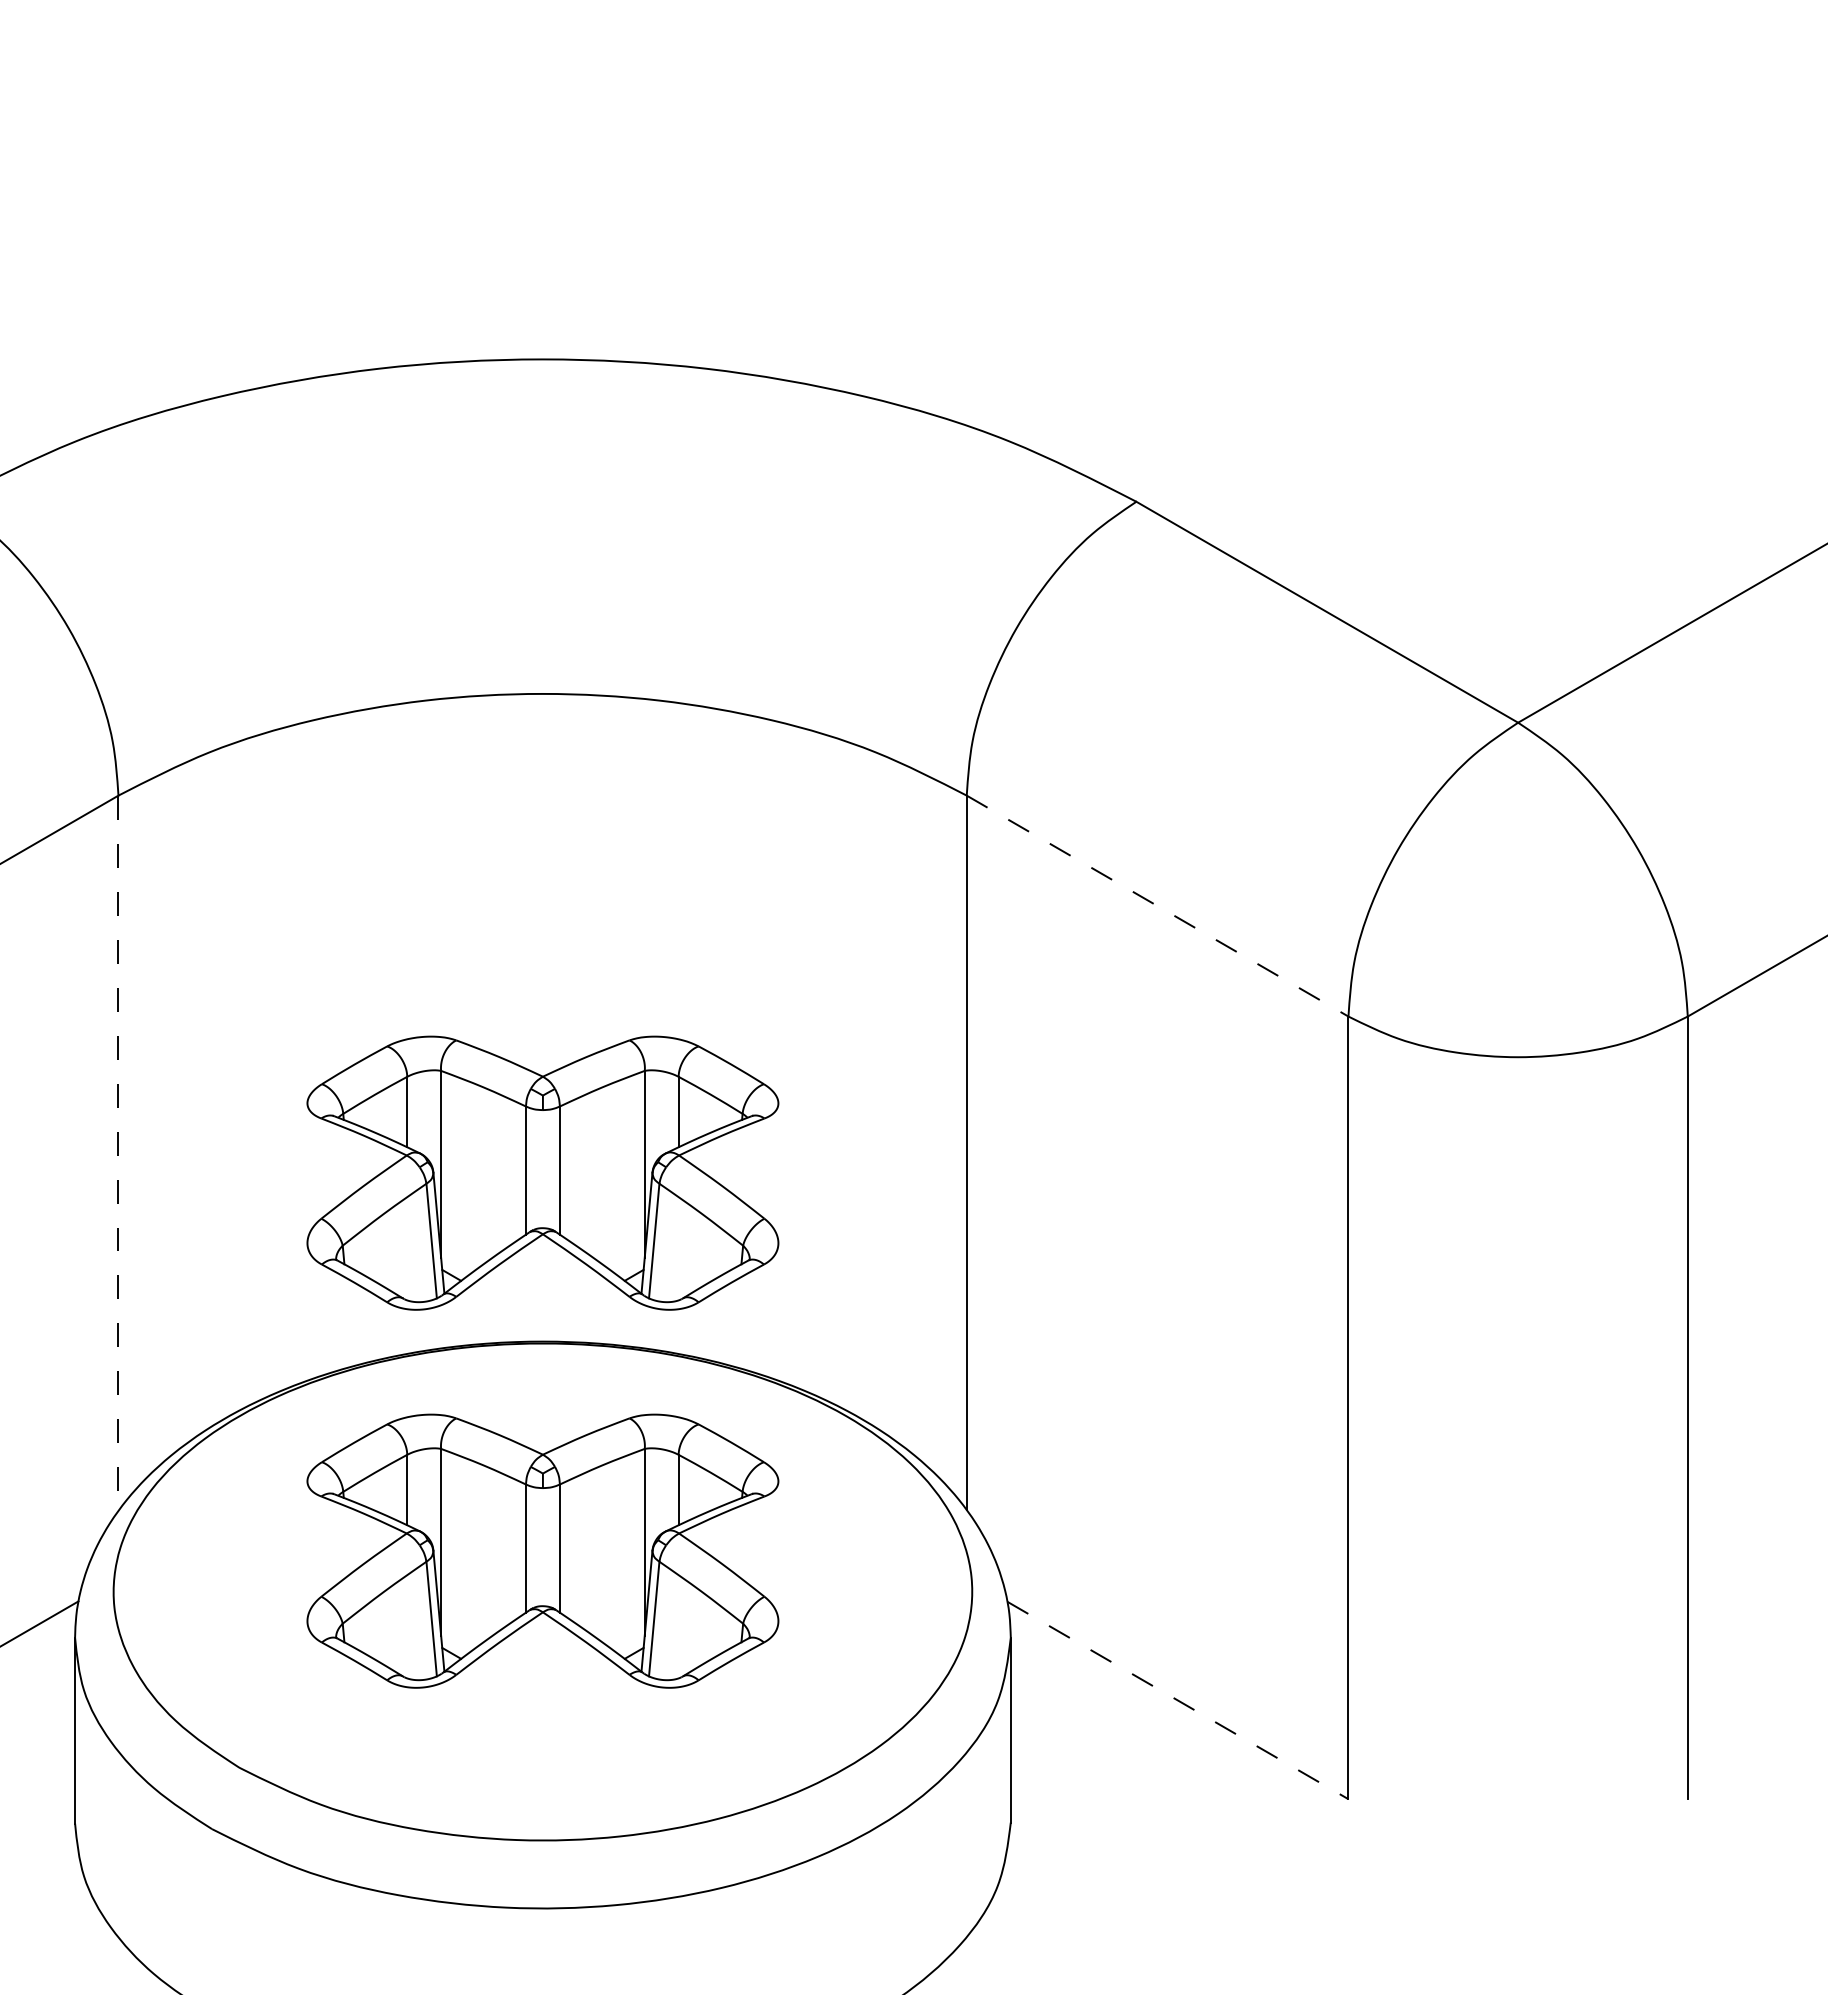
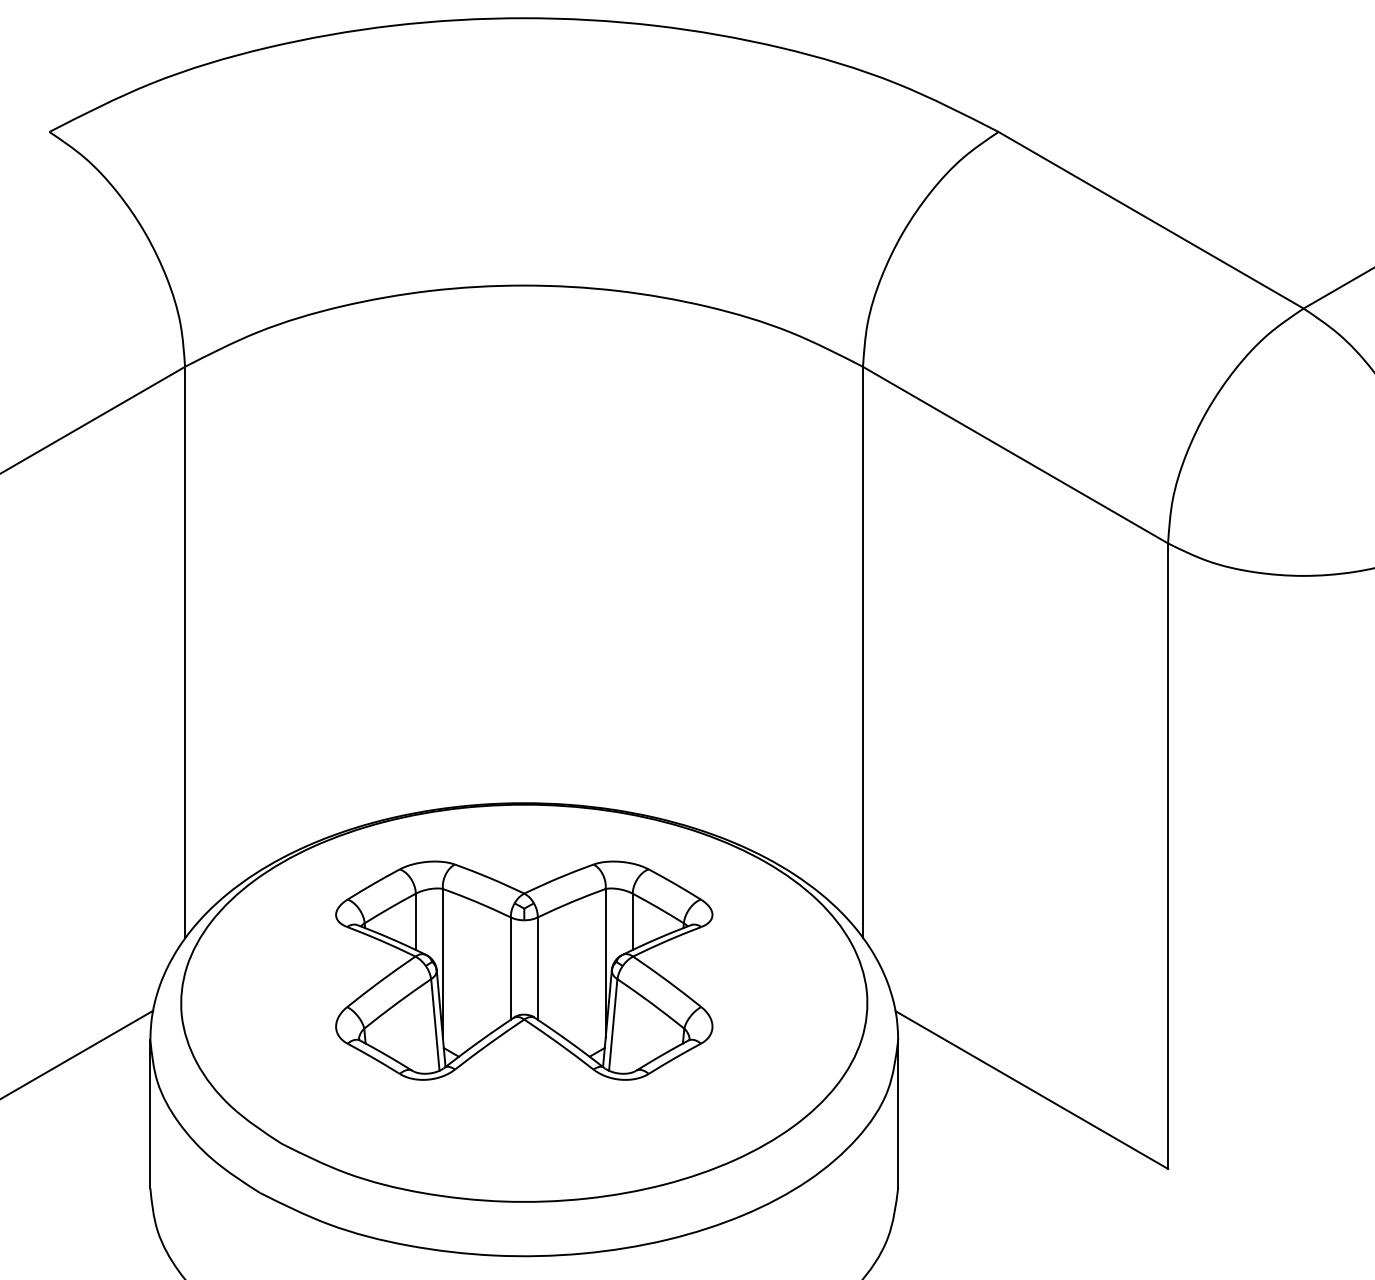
line: (1157, 906) -> (1015, 455), dashed -> solid
line: (118, 1153) -> (185, 652), dashed -> solid
part: (542, 1172) -> (523, 668), removed
line: (1177, 1700) -> (1031, 1090), dashed -> solid

